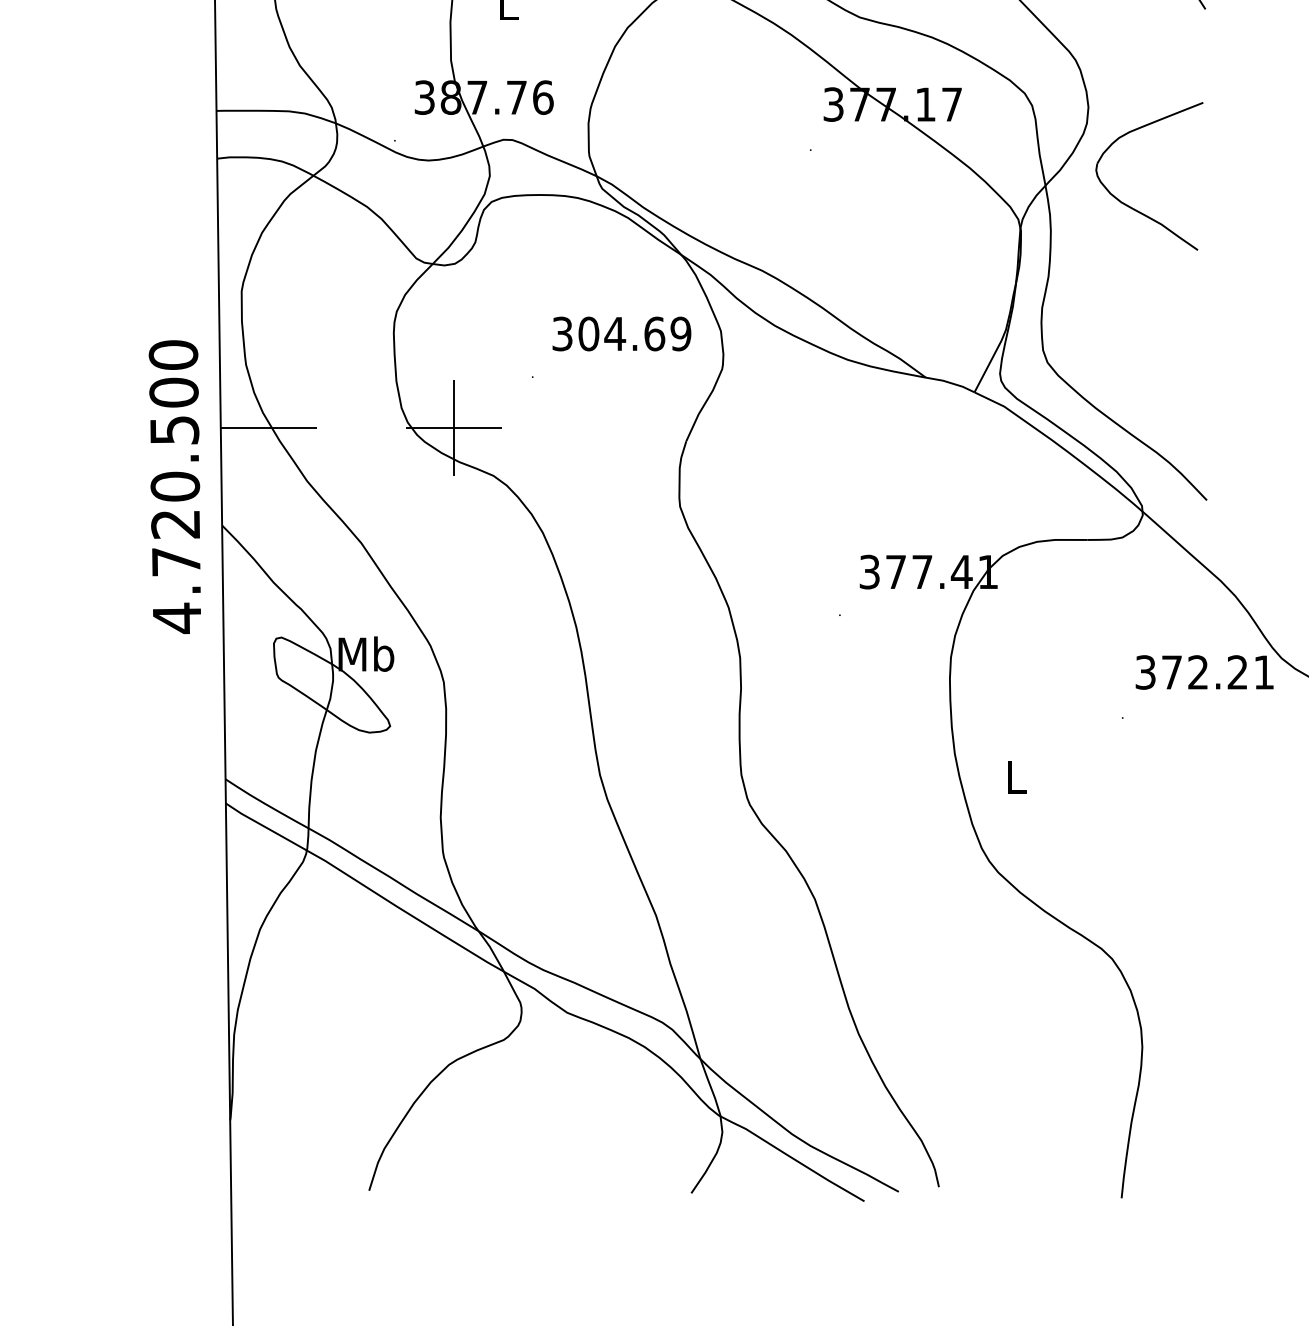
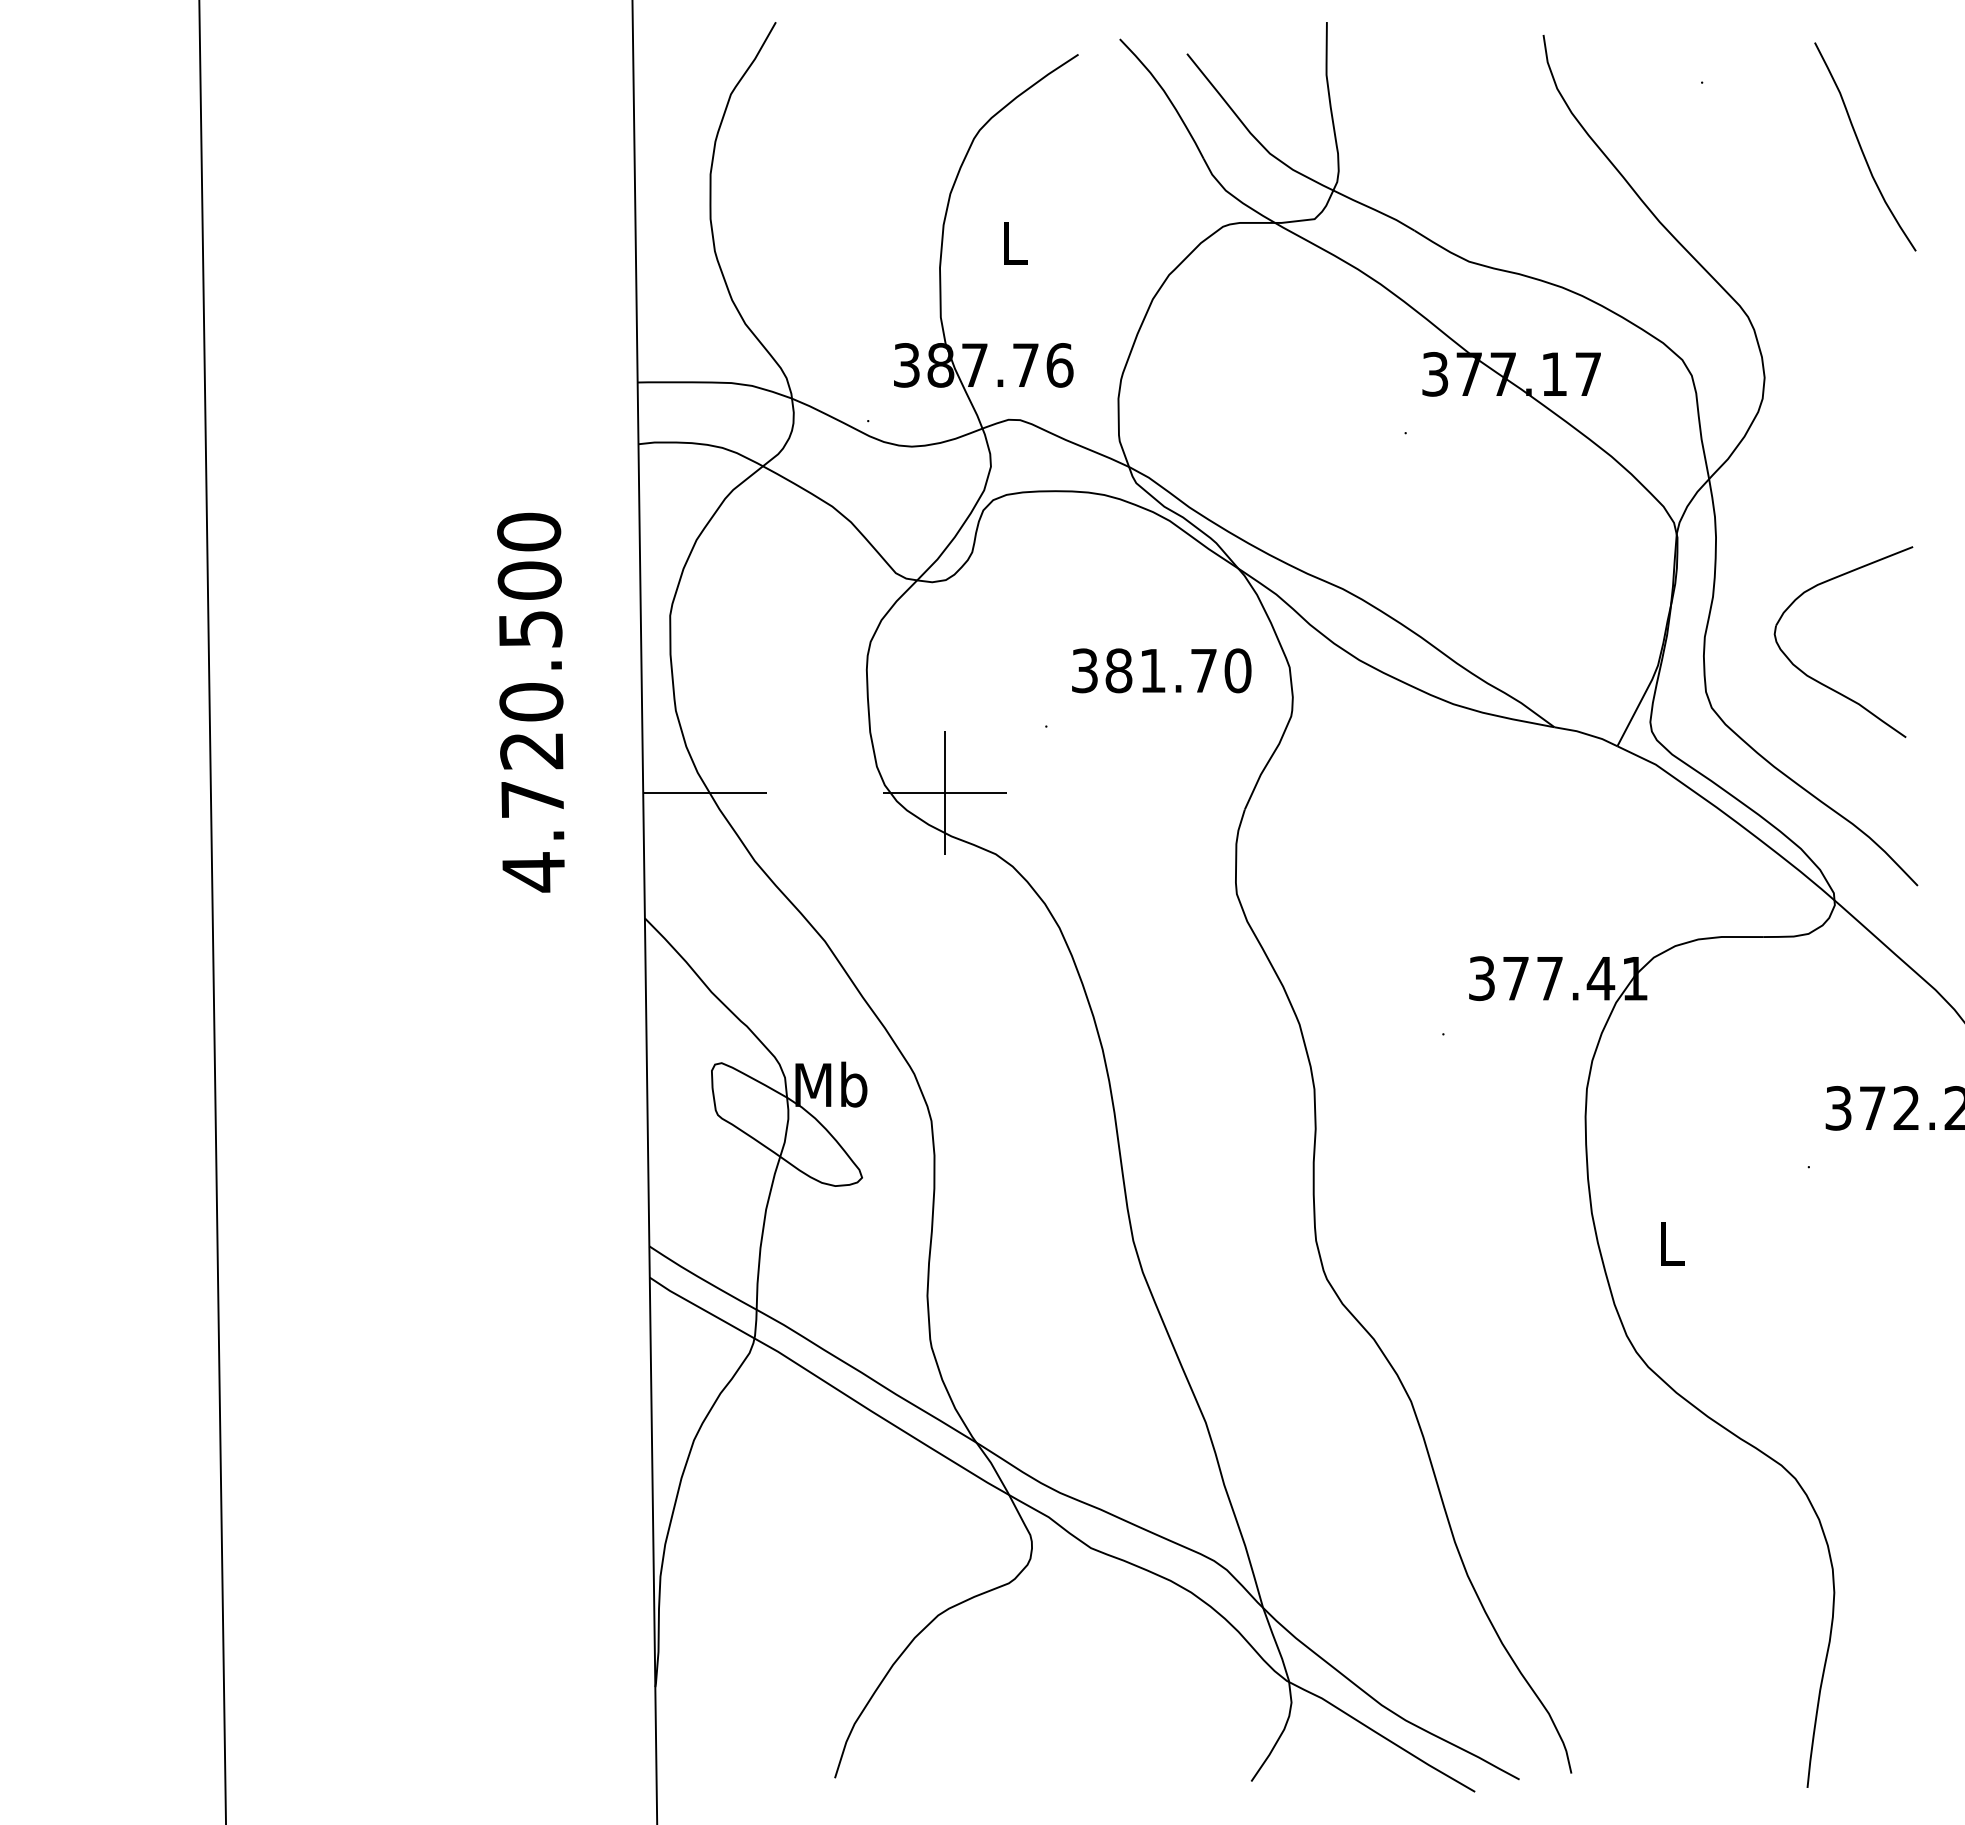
part: (1134, 208) -> (1823, 683), moved
text: (634, 333) -> (1178, 670), 304.69 -> 381.70
text: (174, 486) -> (530, 702), moved

